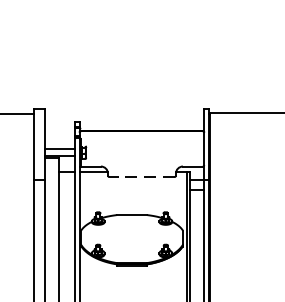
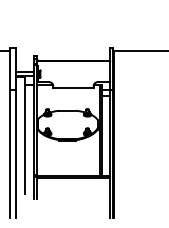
line: (141, 177) -> (73, 88), dashed -> solid

